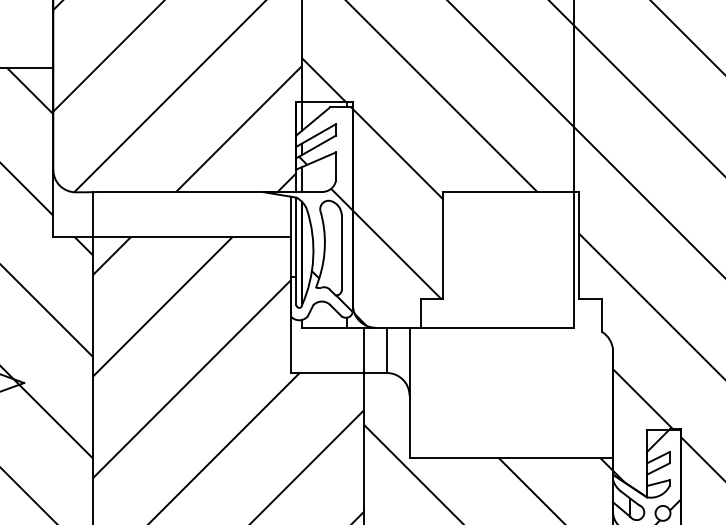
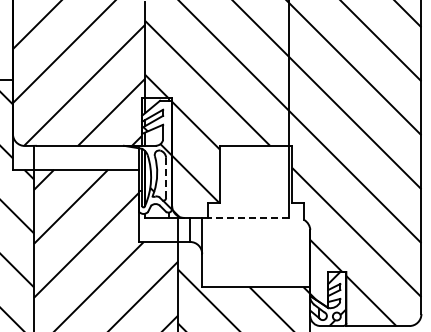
line: (342, 251) -> (166, 177), solid -> dashed
line: (496, 326) -> (248, 217), solid -> dashed

